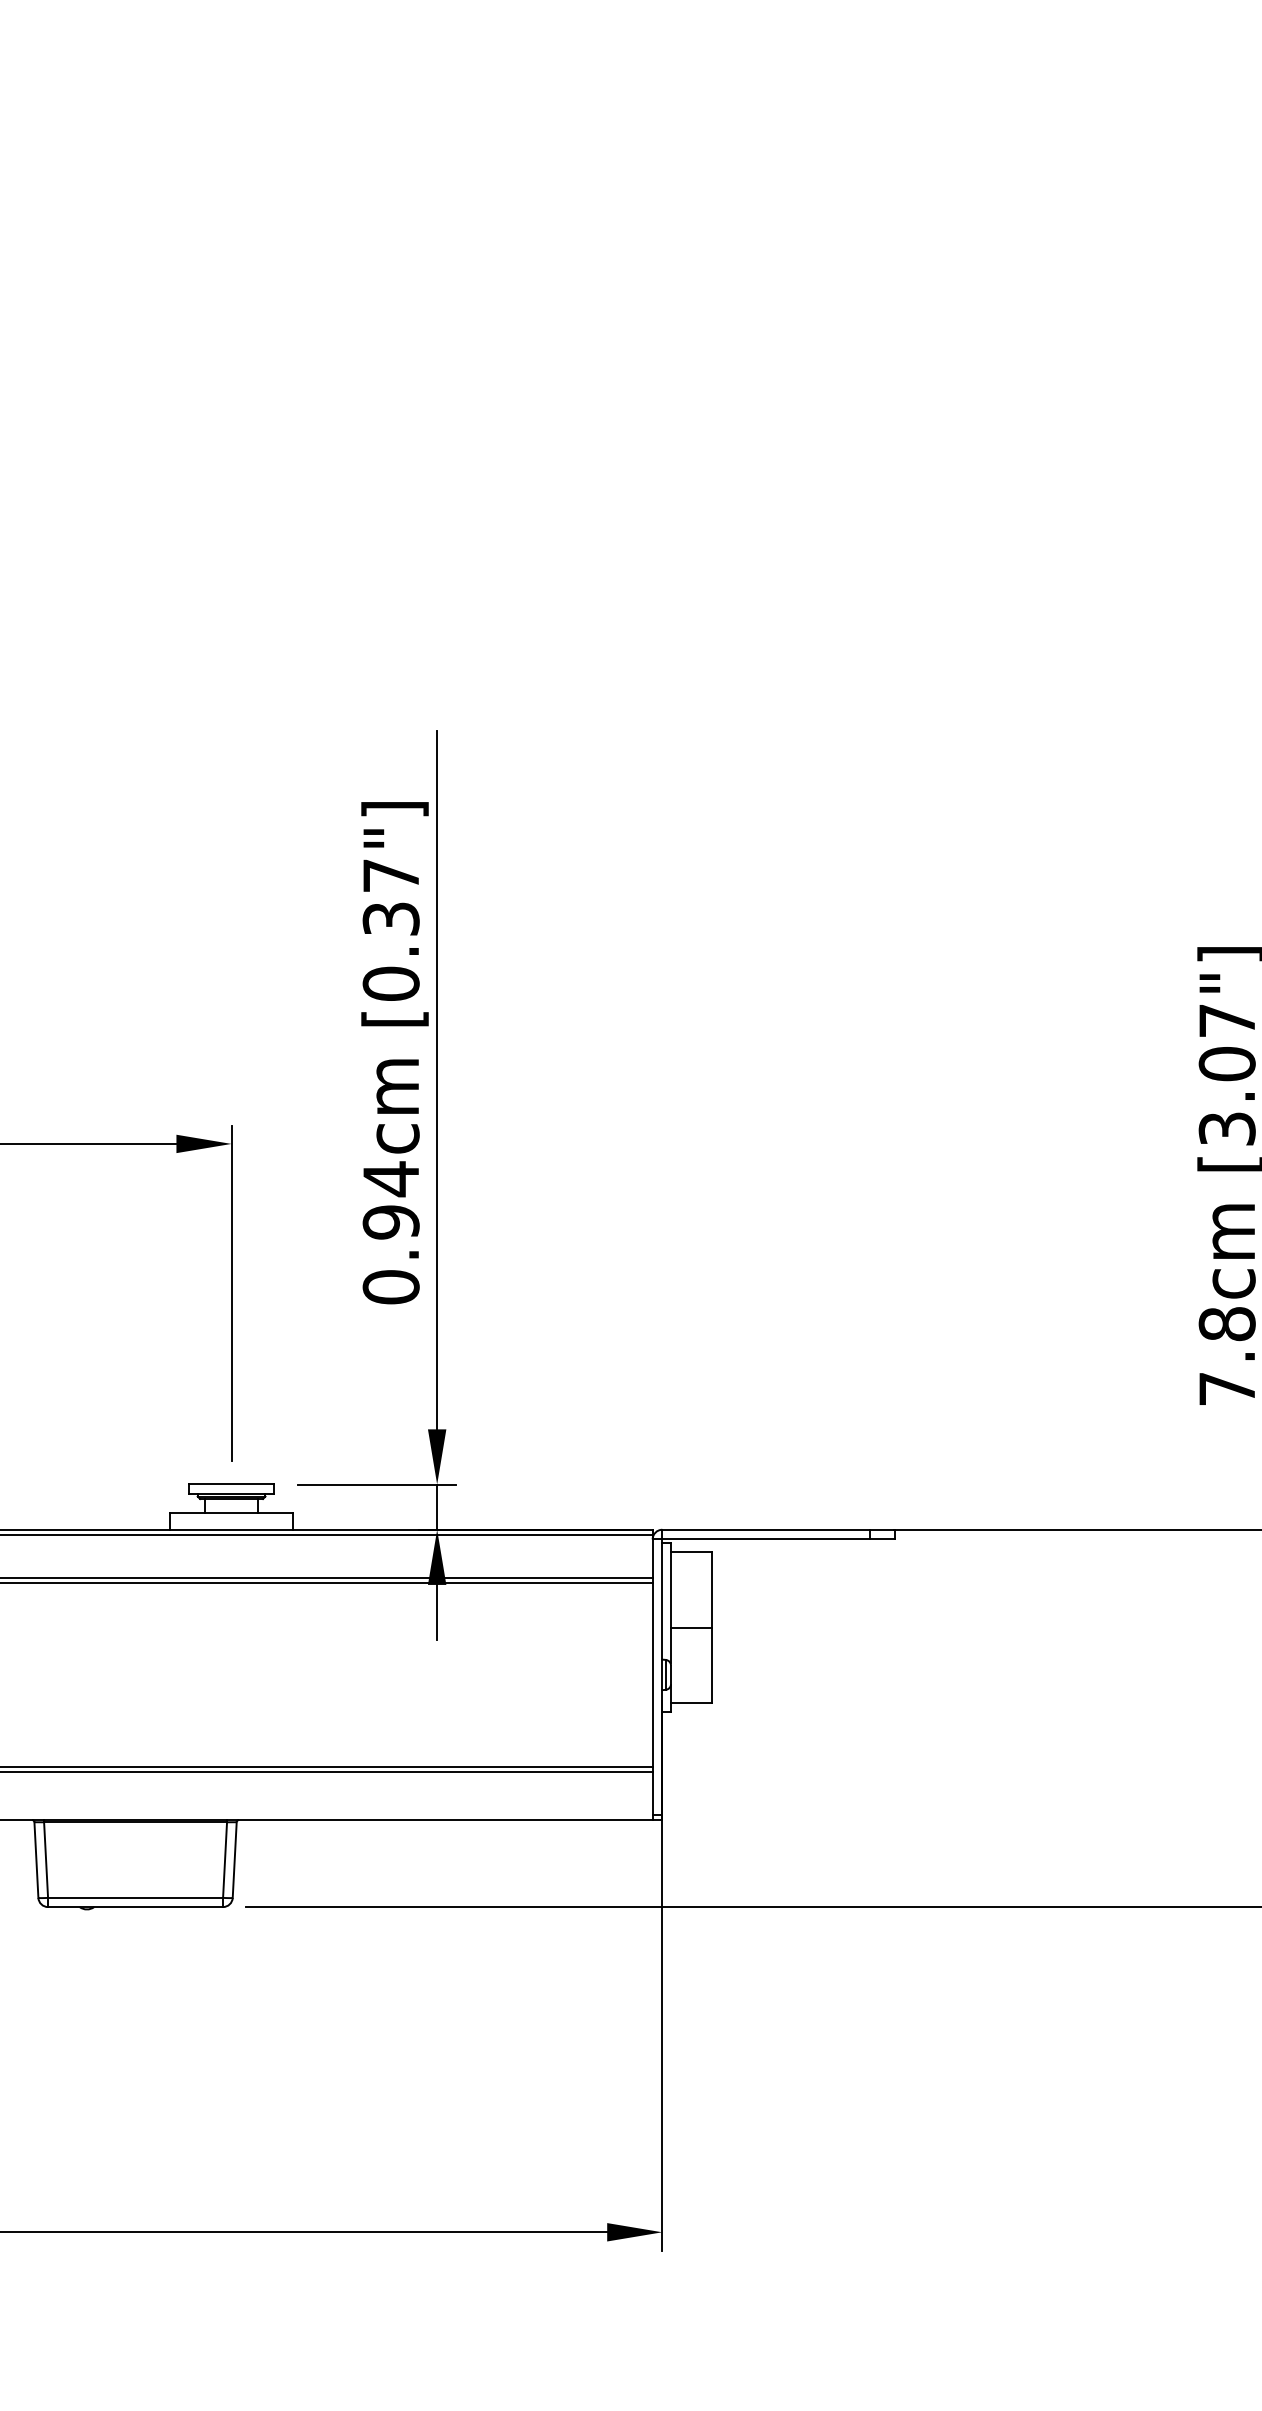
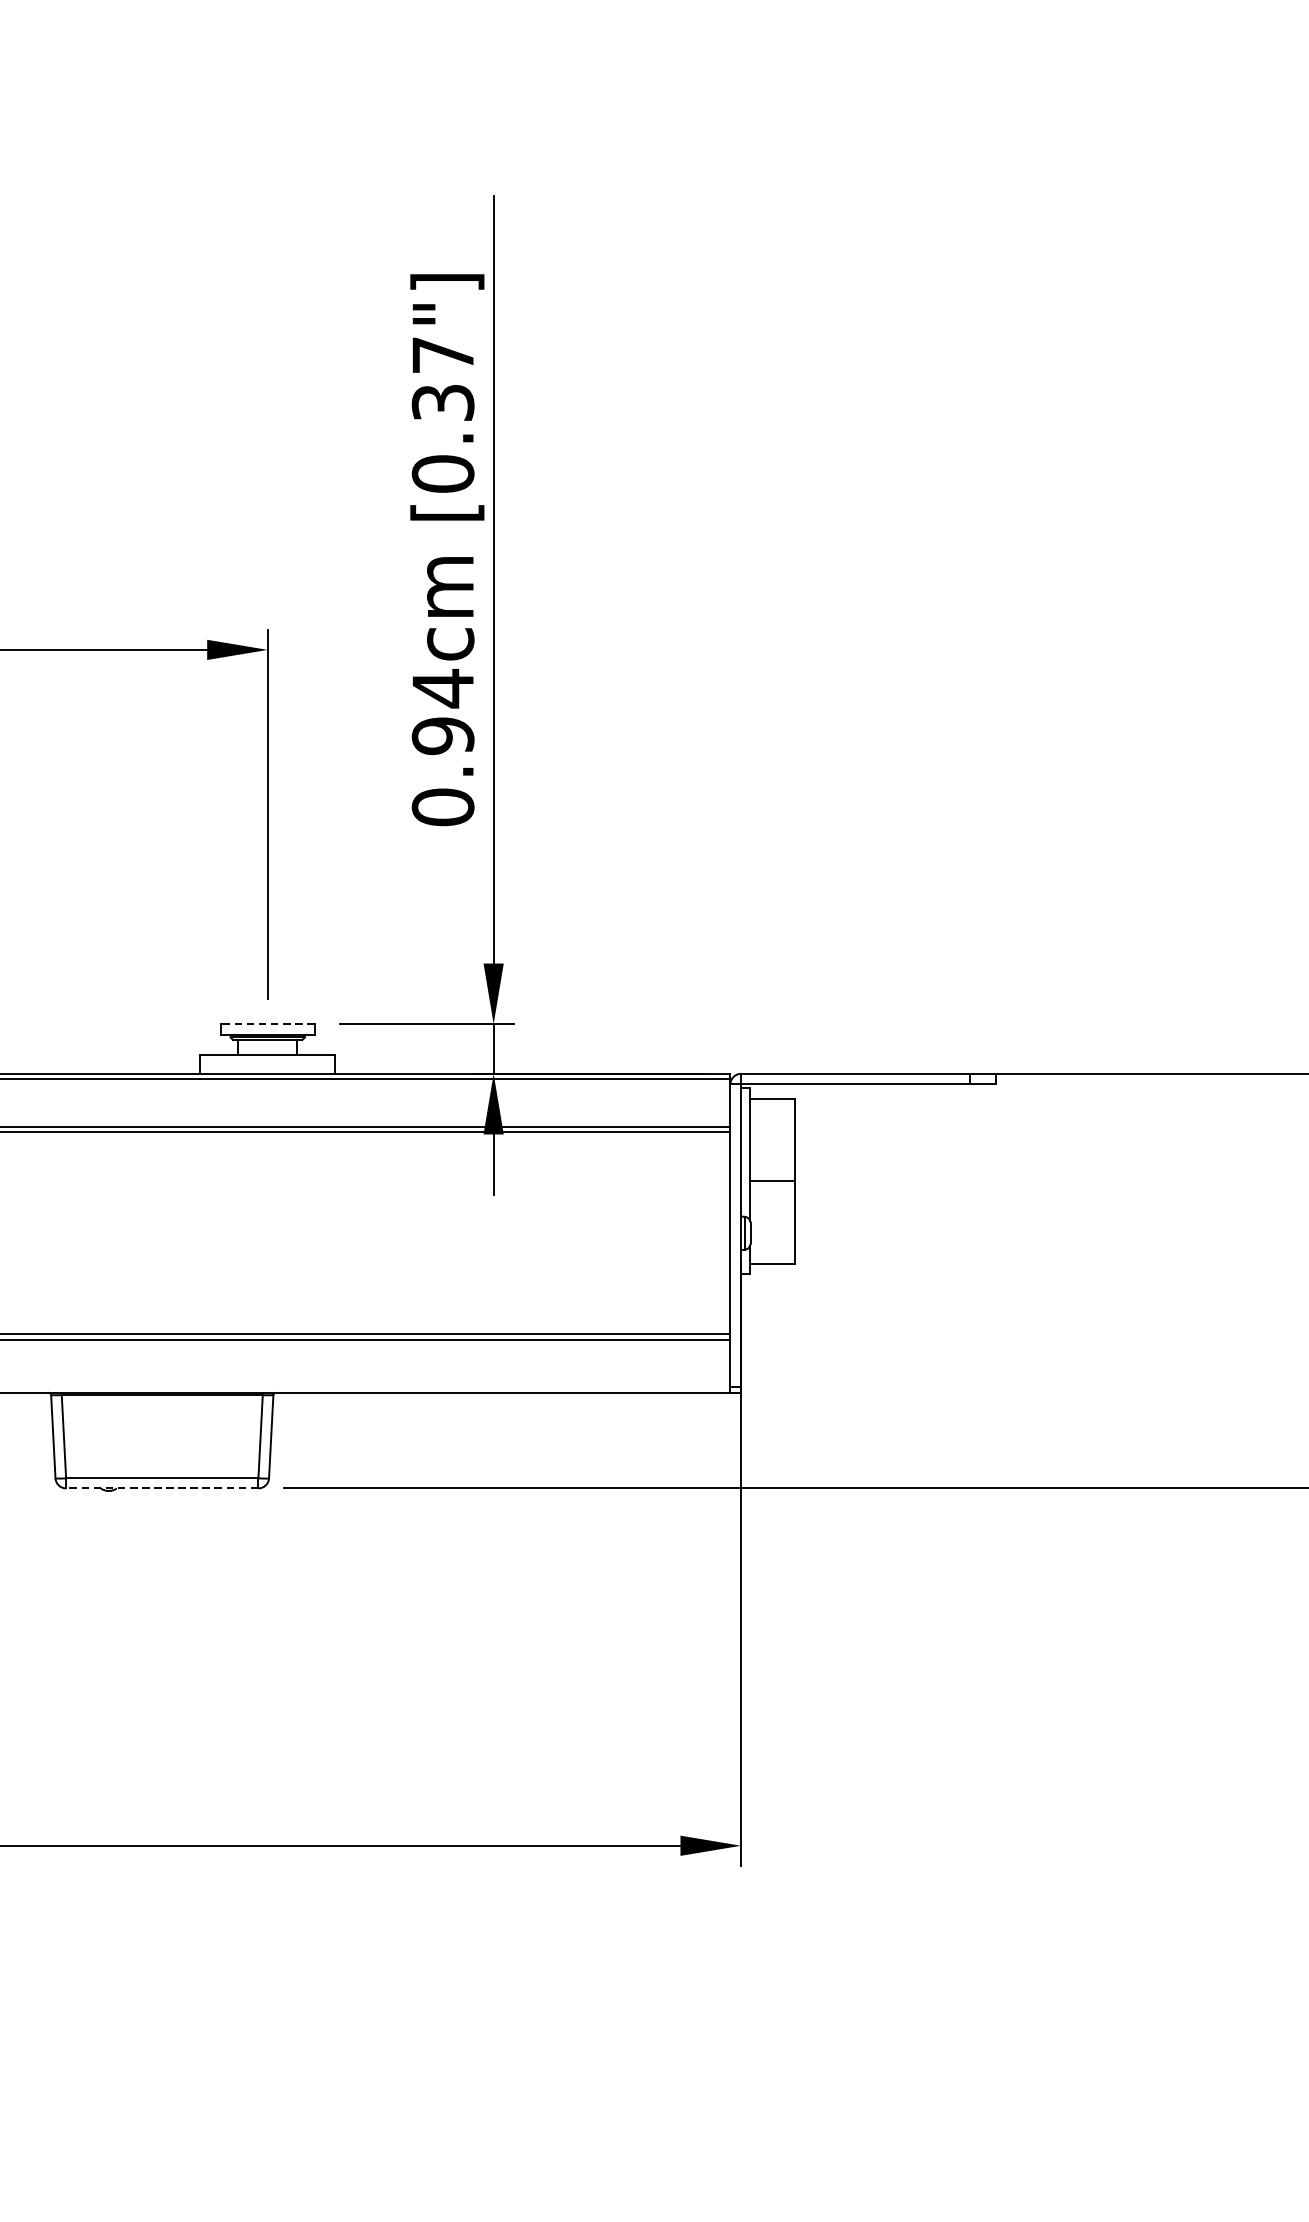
line: (231, 1484) -> (267, 1024), solid -> dashed
line: (135, 1907) -> (162, 1488), solid -> dashed

